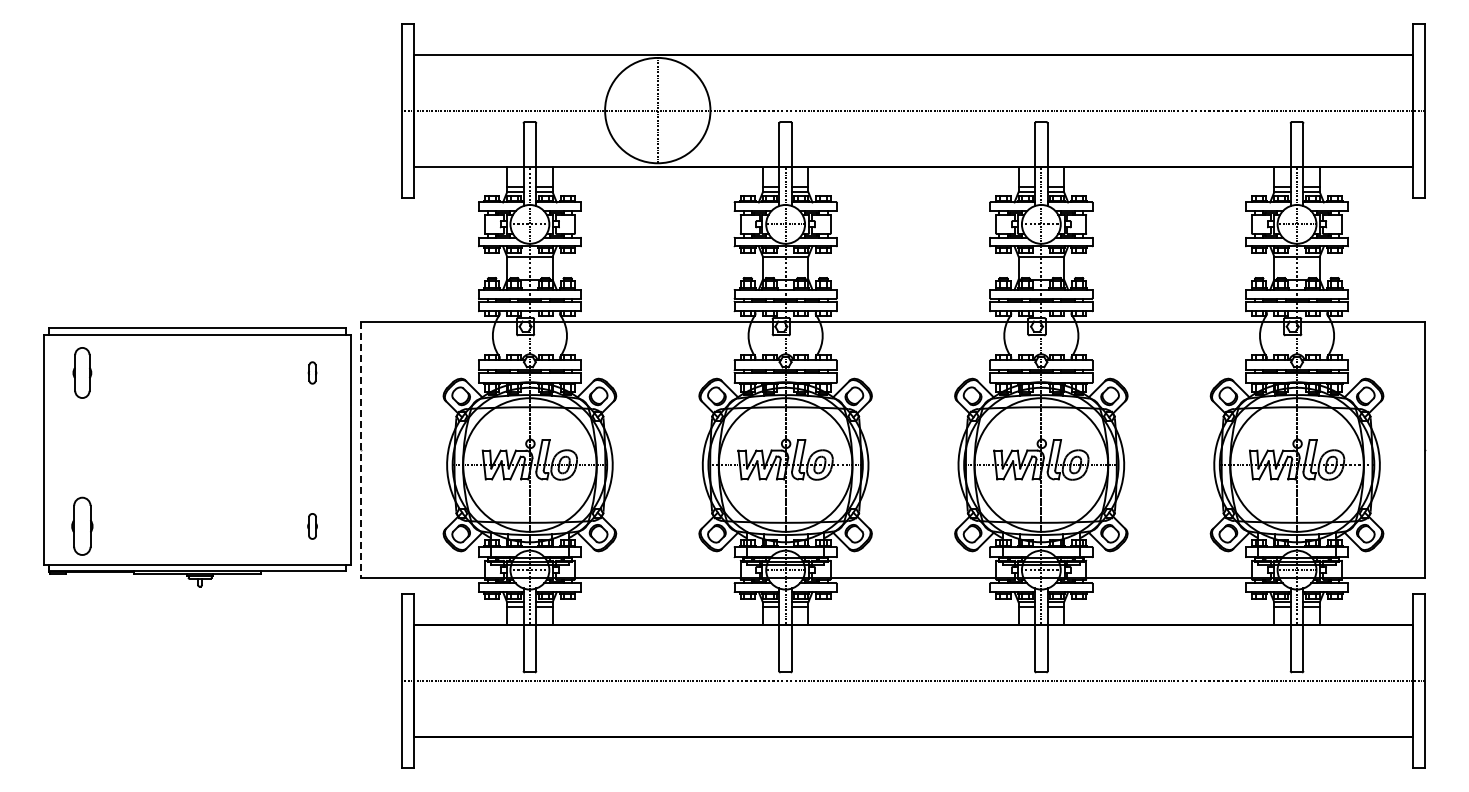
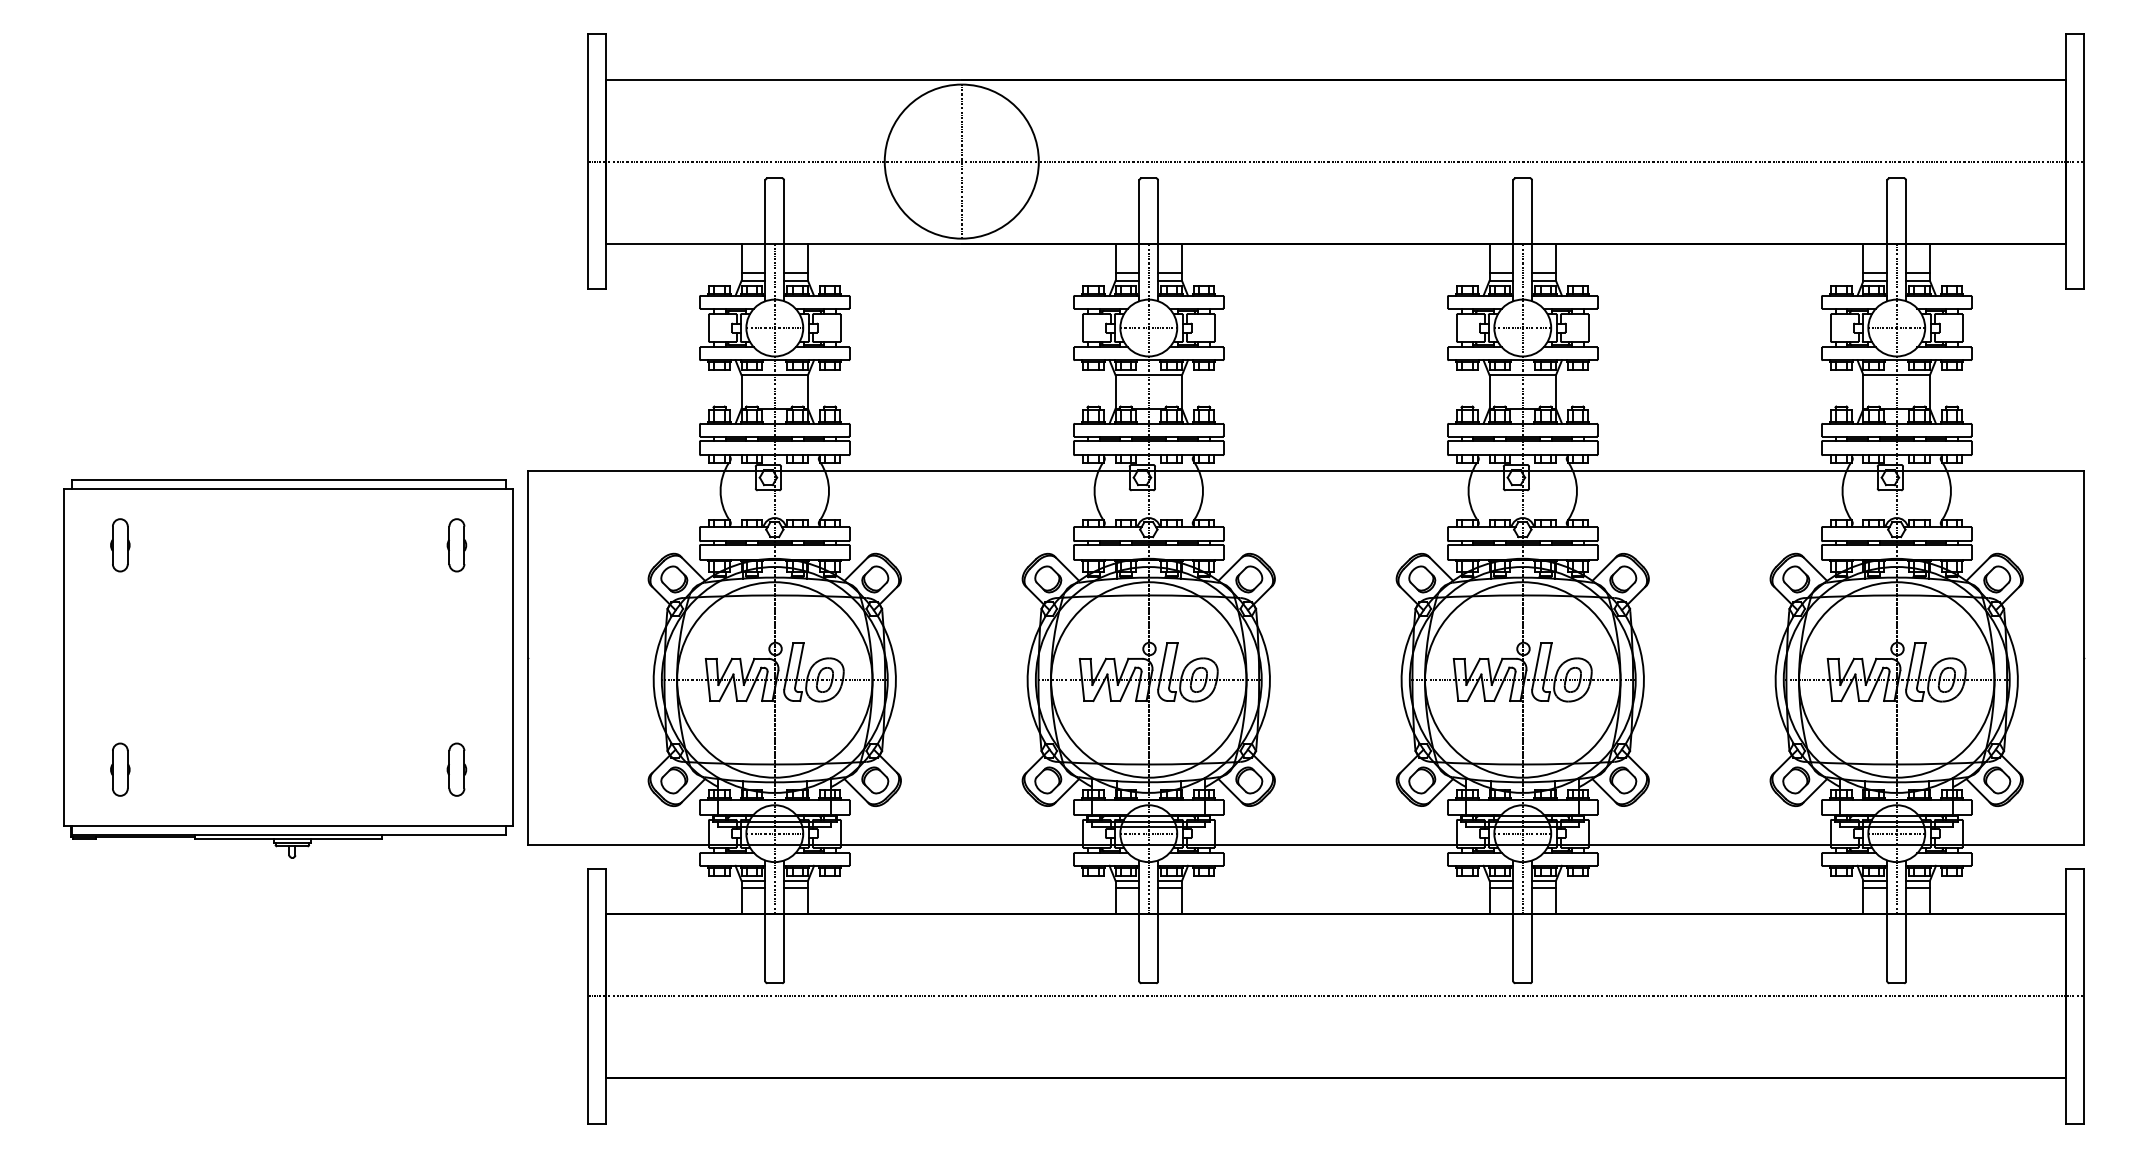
part: (82, 372) -> (120, 544), size x0.71
part: (312, 372) -> (456, 544), size x1.67
line: (361, 449) -> (528, 657), dashed -> solid
part: (82, 526) -> (120, 769), size x0.62
part: (312, 526) -> (456, 769), size x1.43

